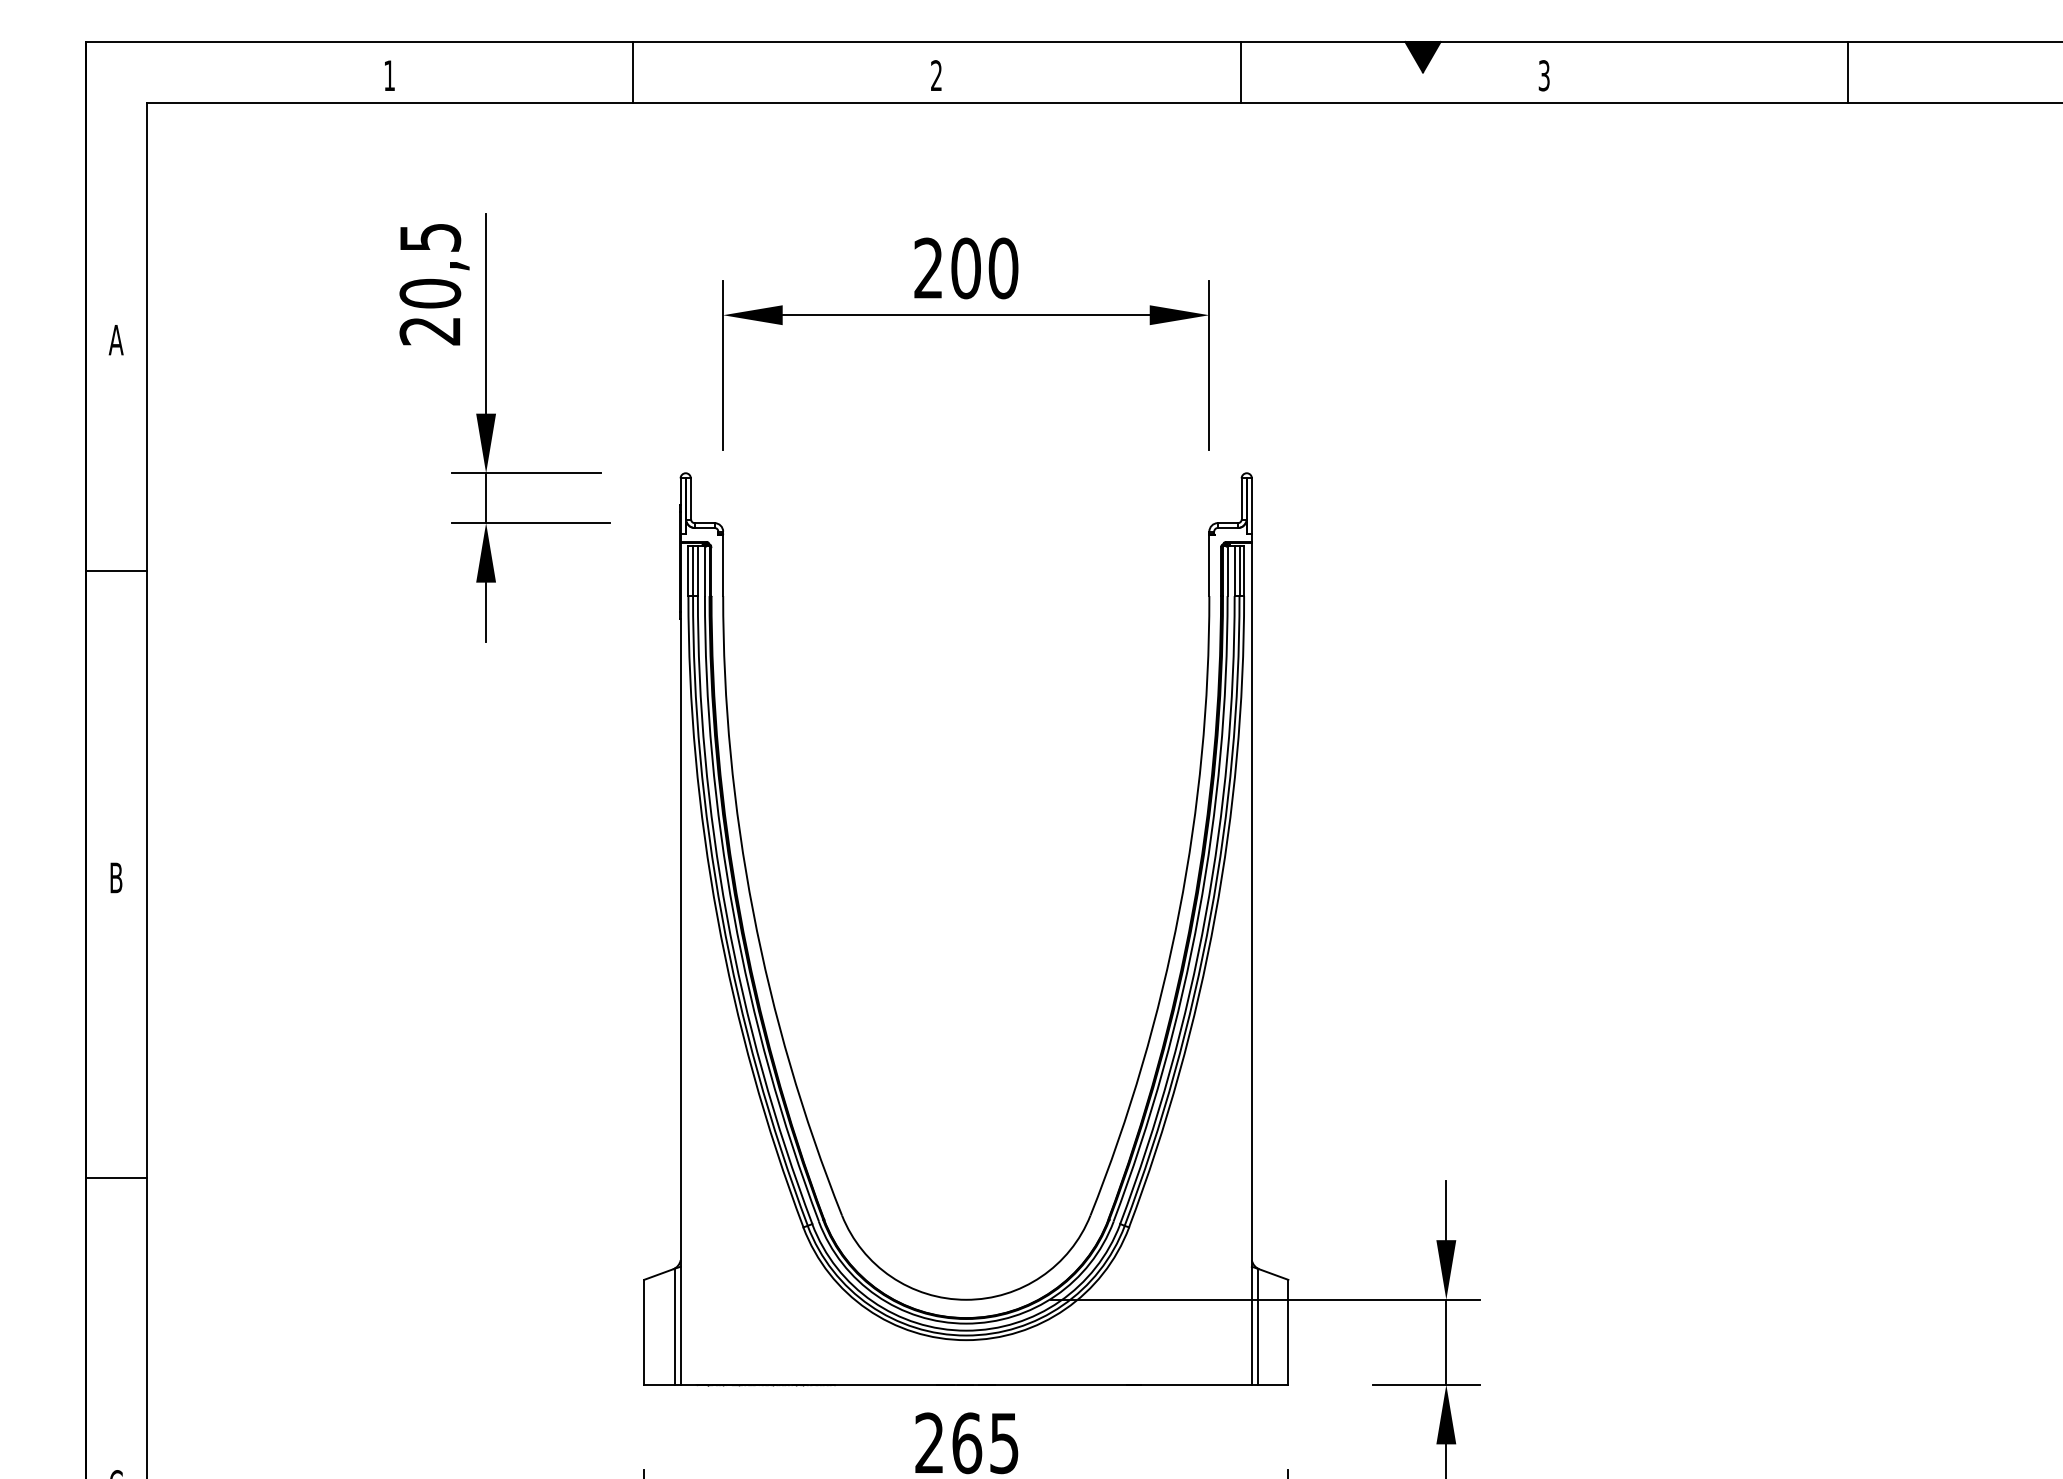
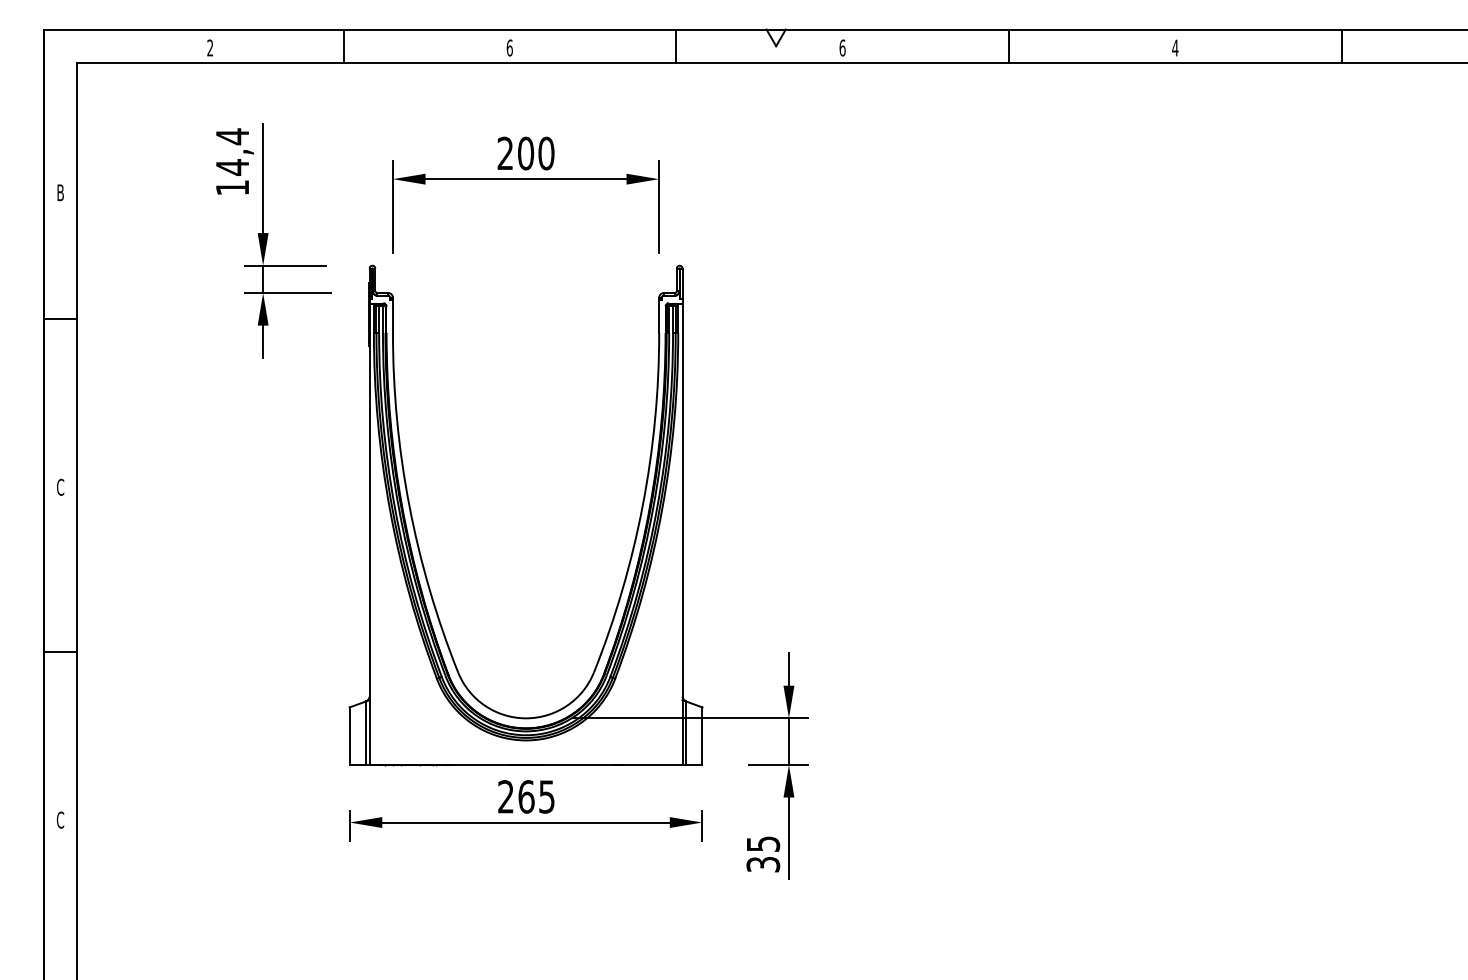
fill: (1421, 56) -> (775, 37), removed
text: (389, 74) -> (210, 47), 1 -> 2
text: (935, 74) -> (509, 47), 2 -> 6
text: (1544, 74) -> (842, 47), 3 -> 6
text: (430, 282) -> (232, 161), 20,5 -> 14,4
text: (116, 339) -> (60, 192), A -> B
text: (116, 876) -> (60, 486), B -> C

